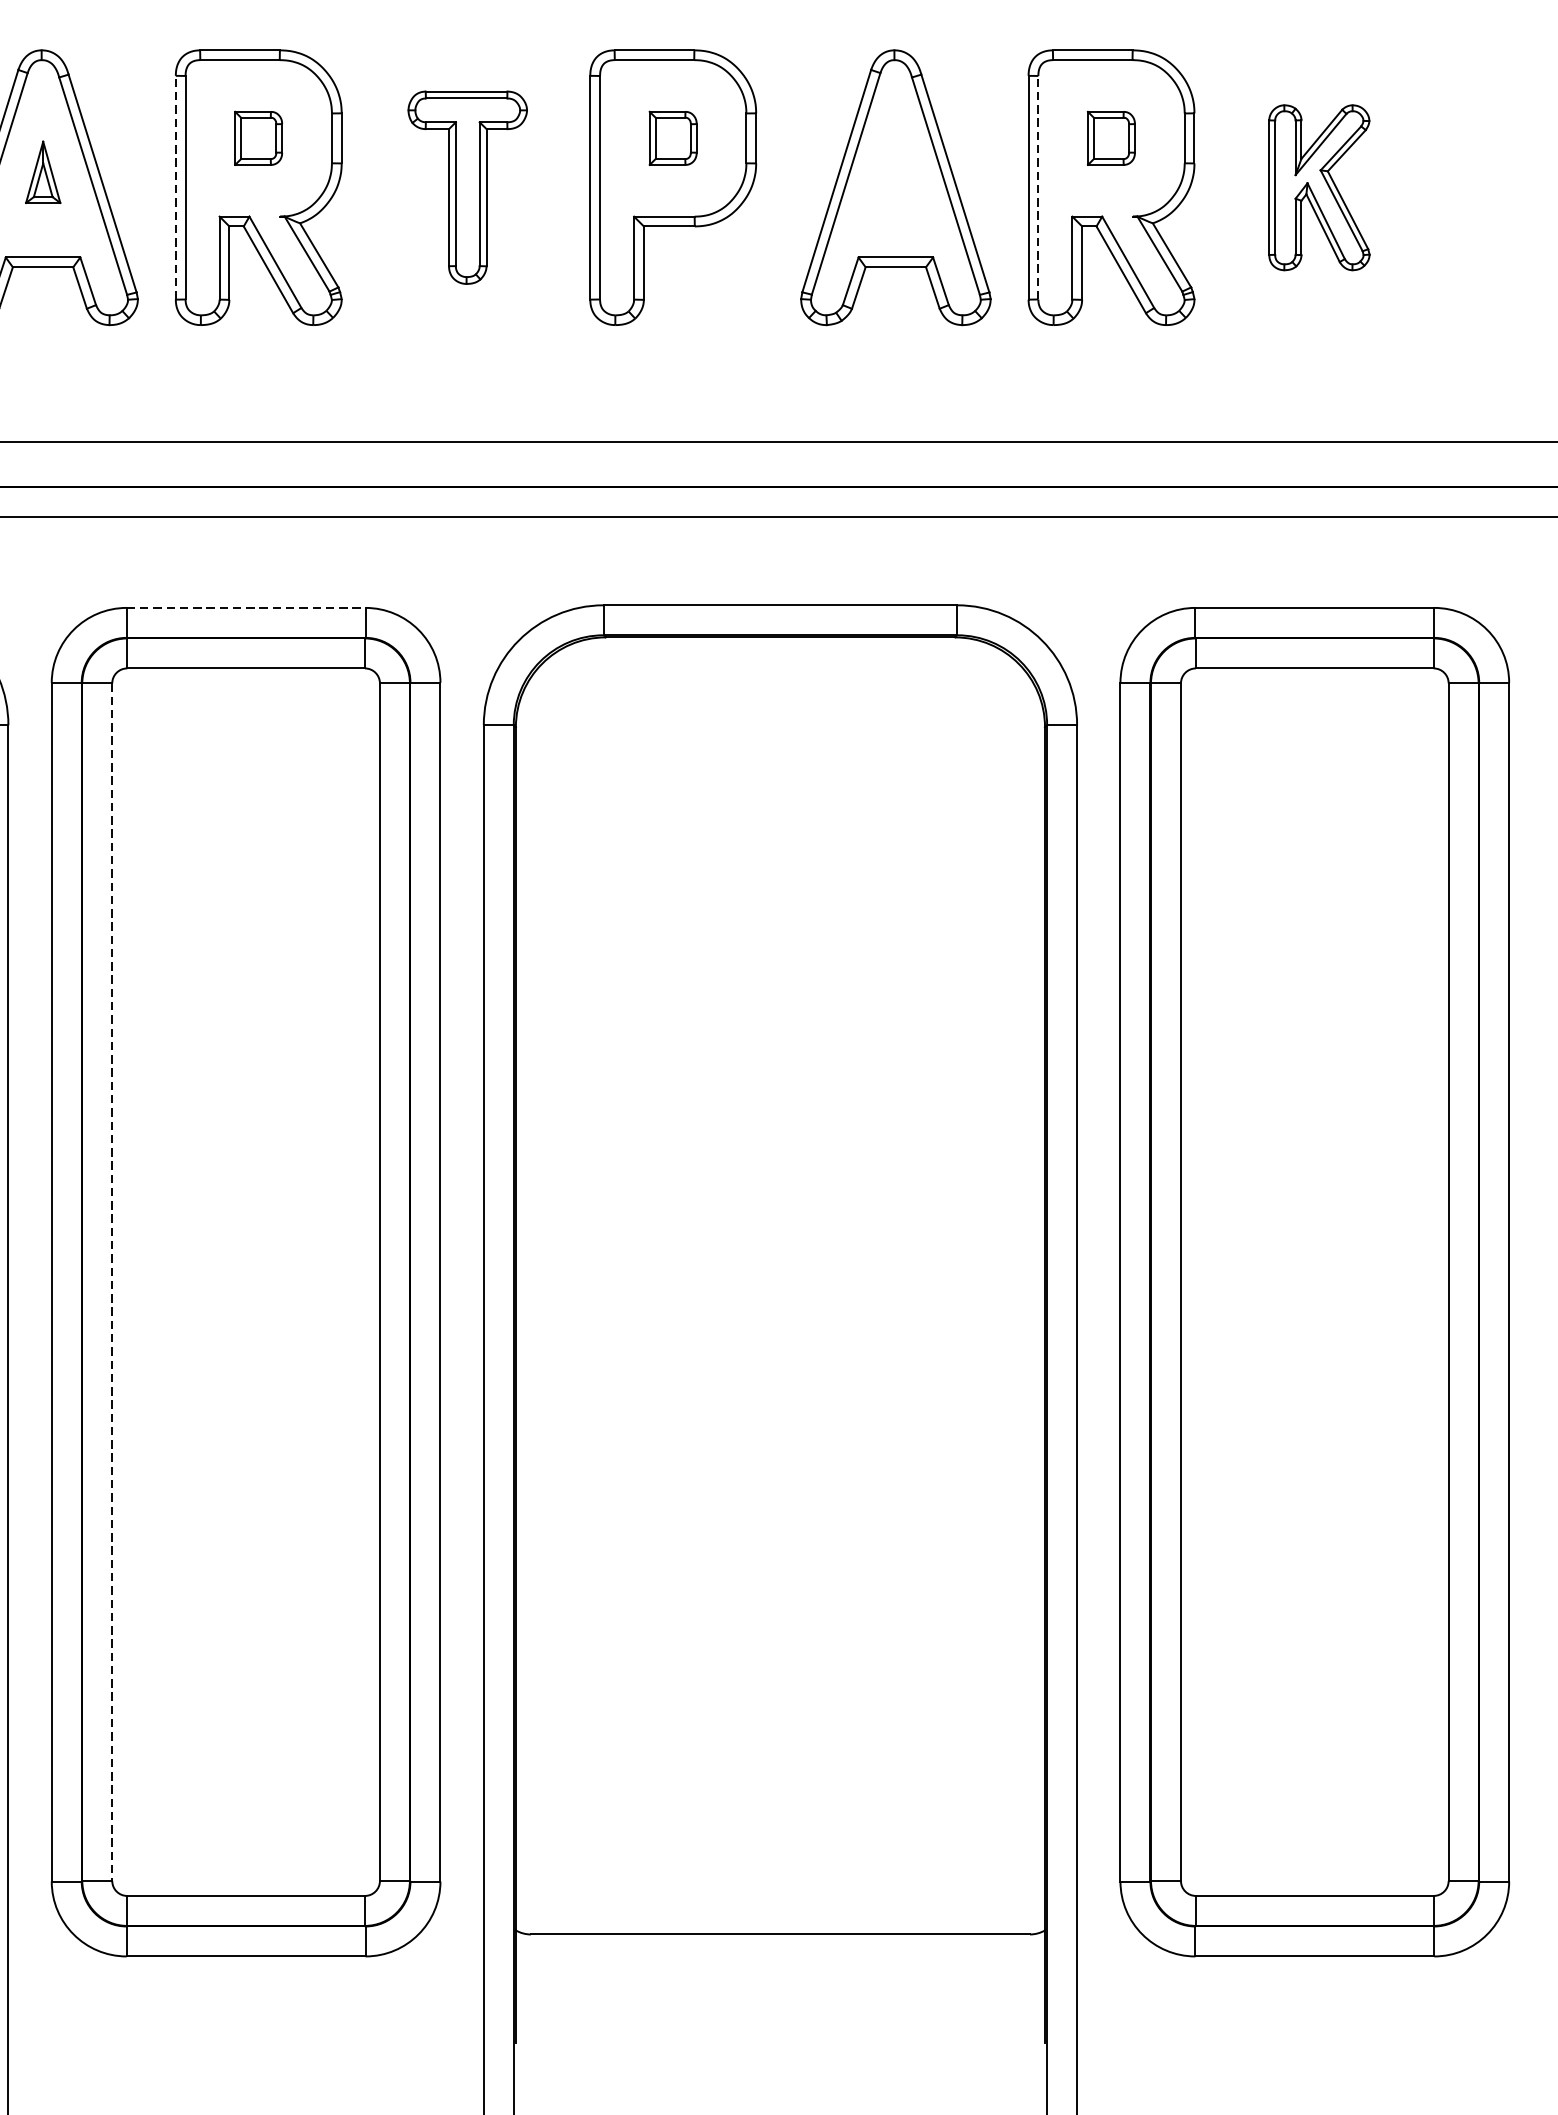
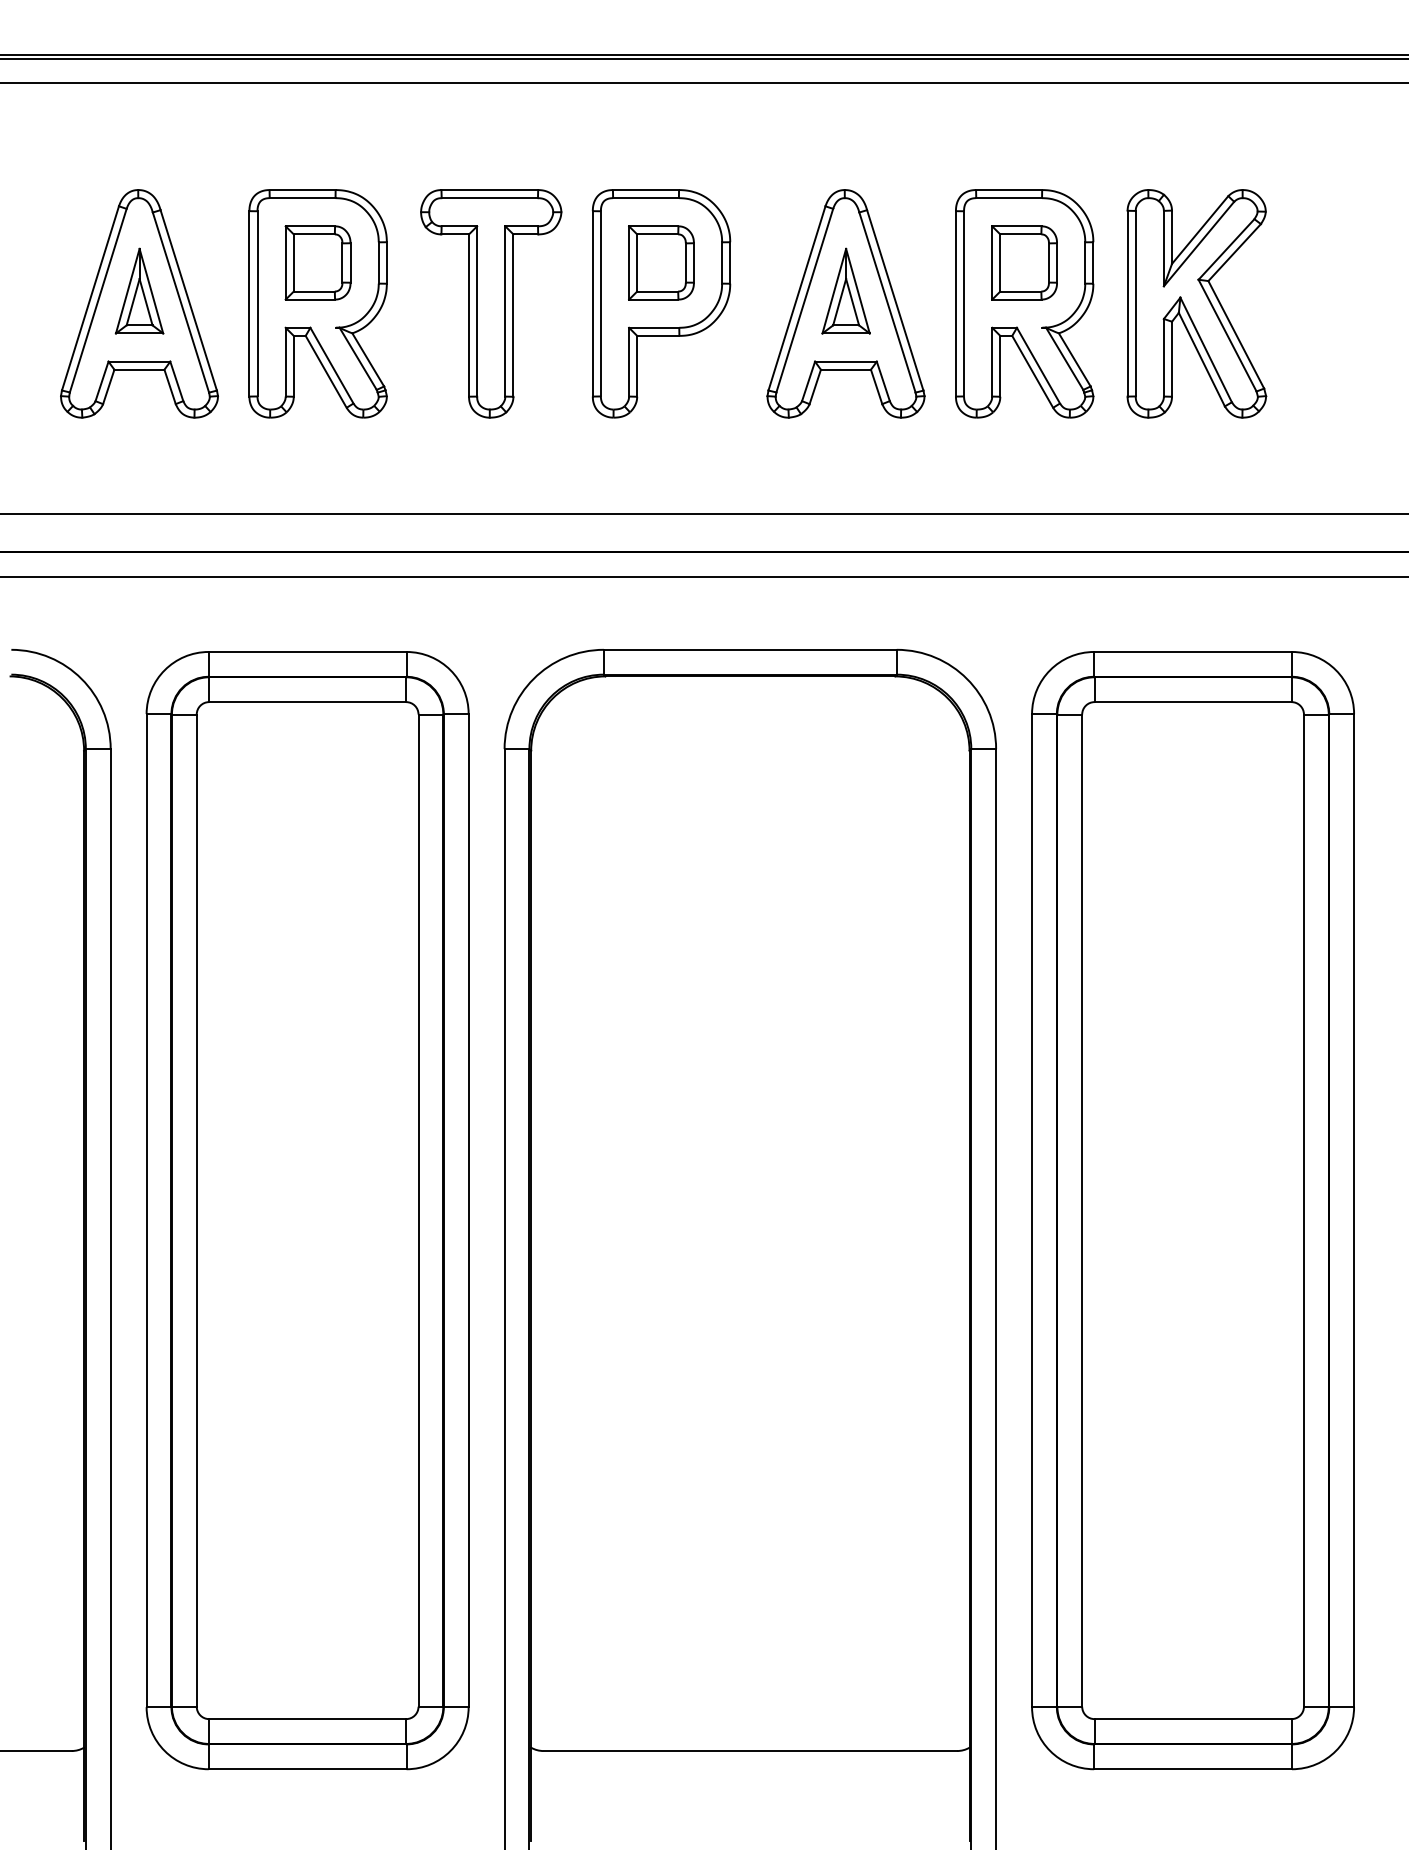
part: (257, 137) -> (317, 262), size x1.67
part: (673, 137) -> (661, 262), size x1.67
part: (1111, 137) -> (1024, 262), size x1.67
part: (43, 171) -> (139, 290), size x1.67
part: (895, 171) -> (845, 290), added
line: (175, 187) -> (249, 303), dashed -> solid
part: (468, 187) -> (491, 303), size x1.43
line: (1038, 187) -> (964, 303), dashed -> solid
part: (1318, 187) -> (1196, 303), size x1.67
line: (245, 607) -> (307, 651), dashed -> solid
line: (111, 1283) -> (196, 1211), dashed -> solid

